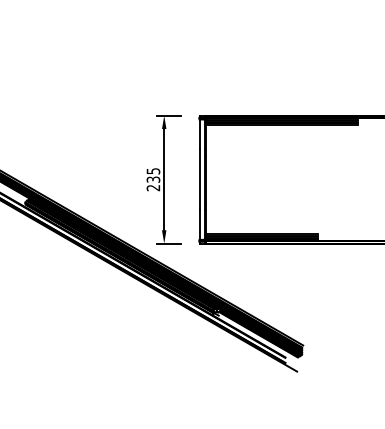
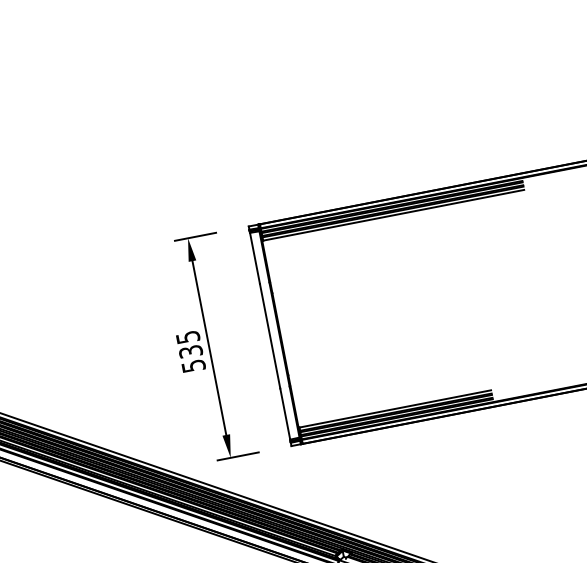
text: (153, 188) -> (193, 366), 235 -> 535

